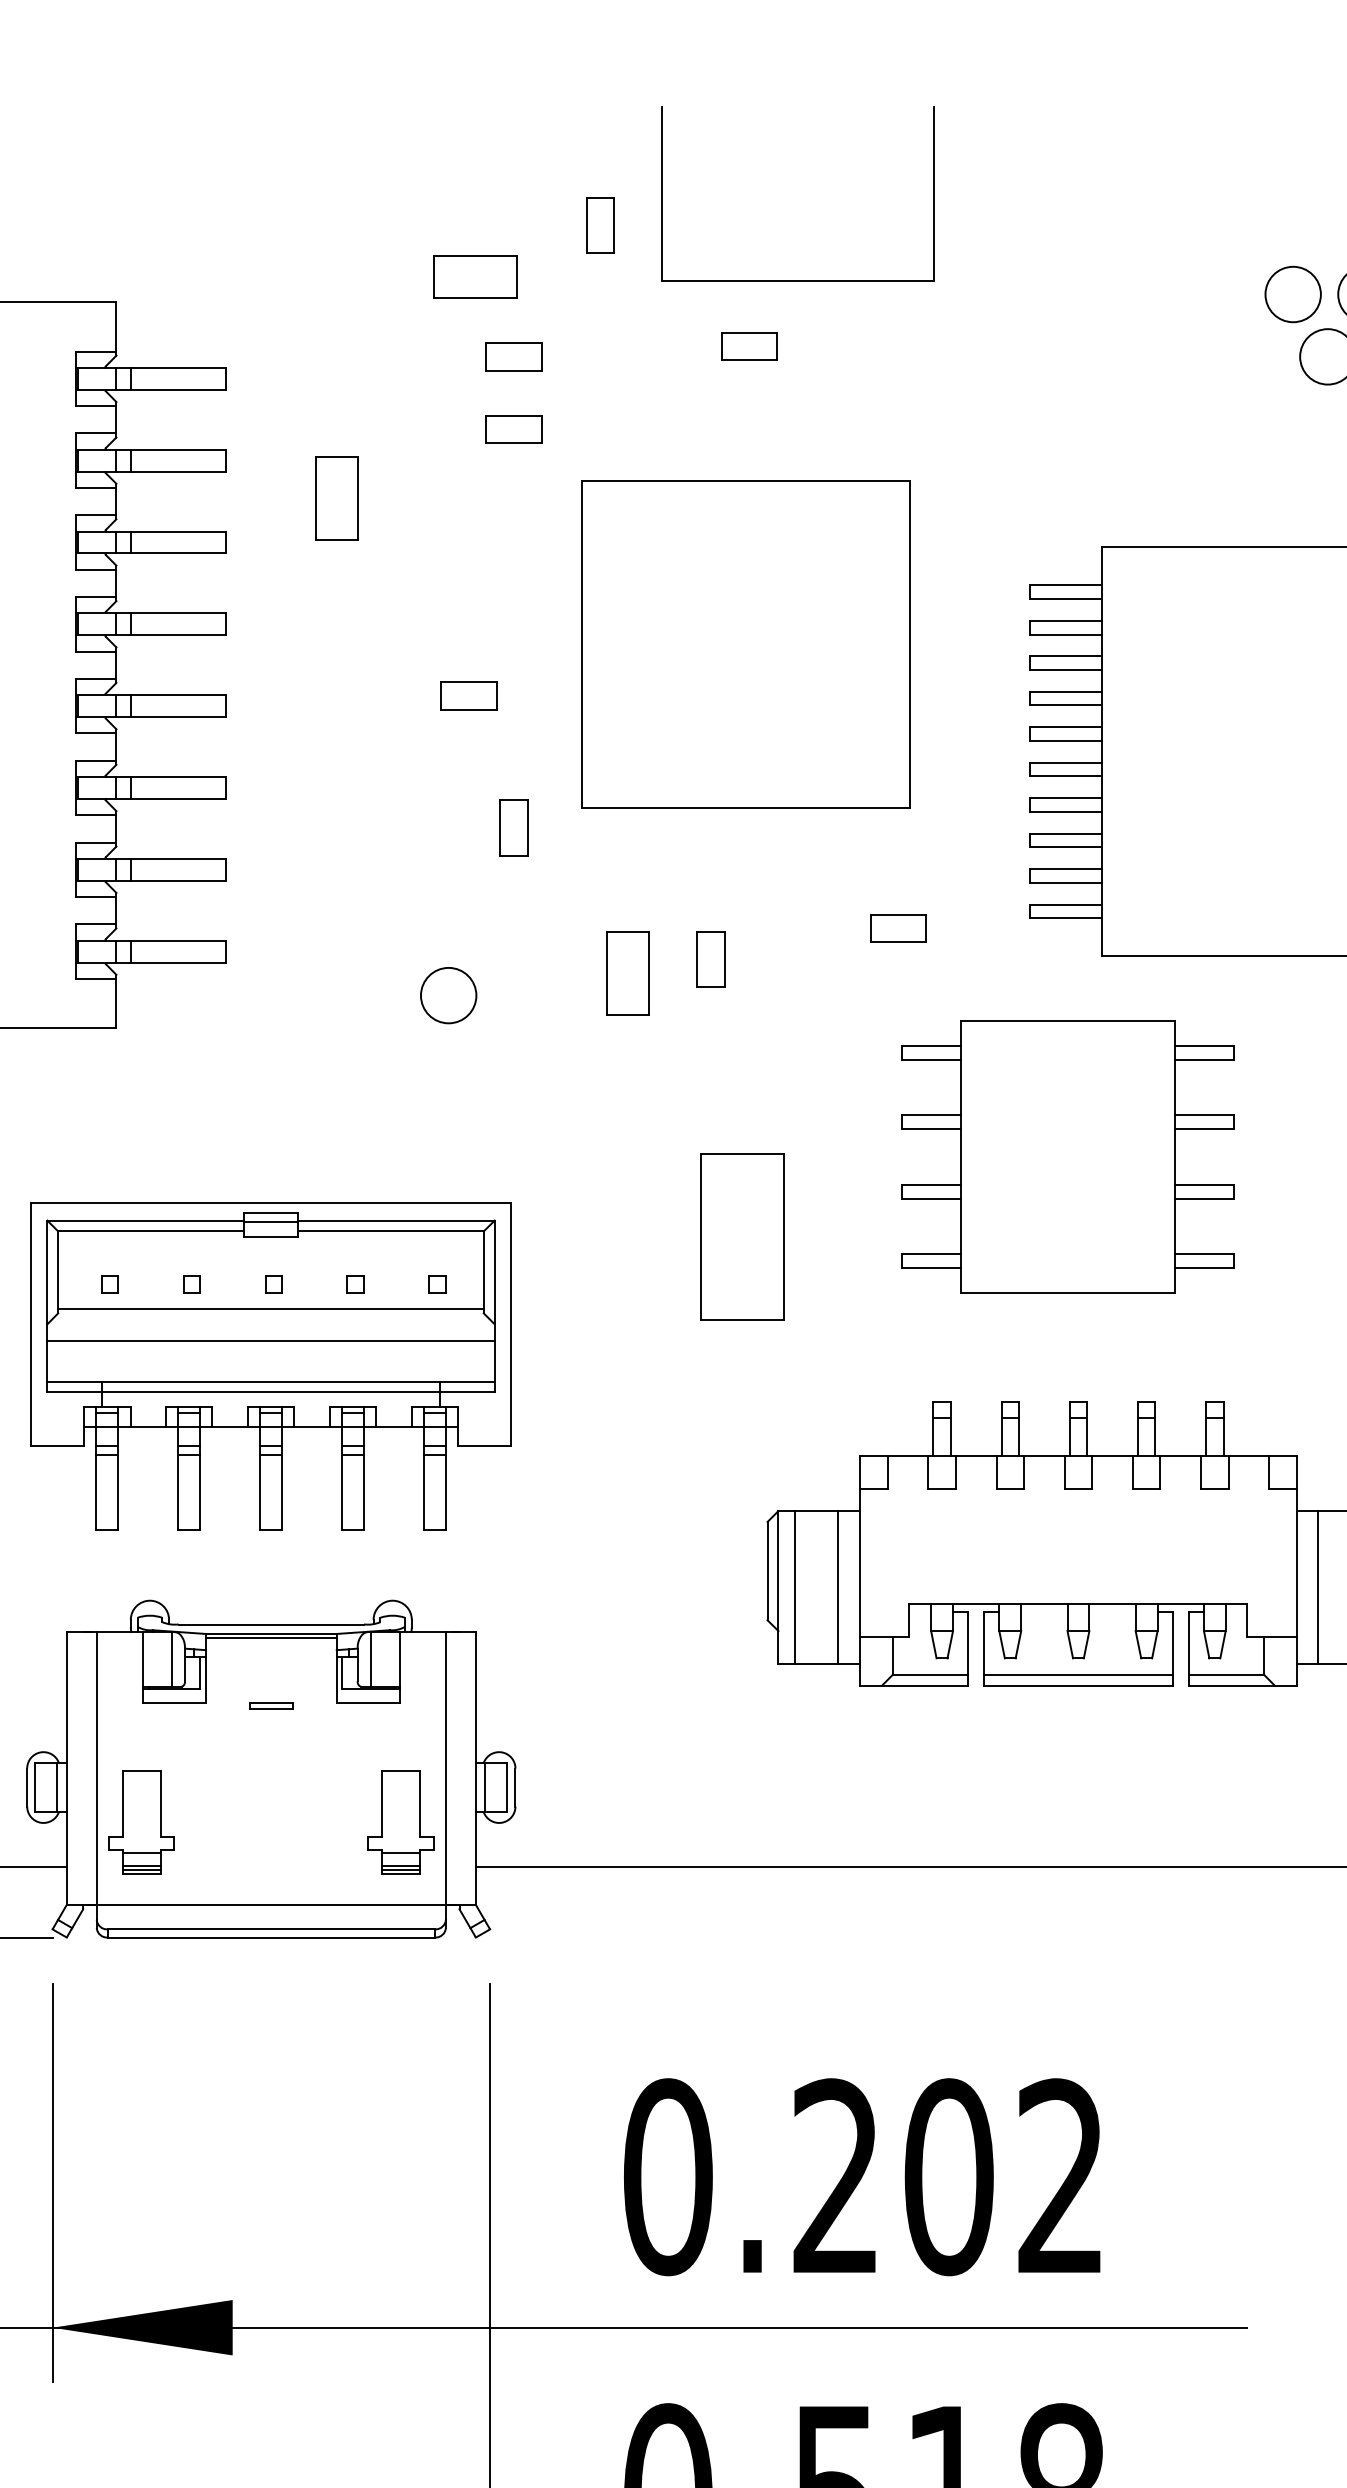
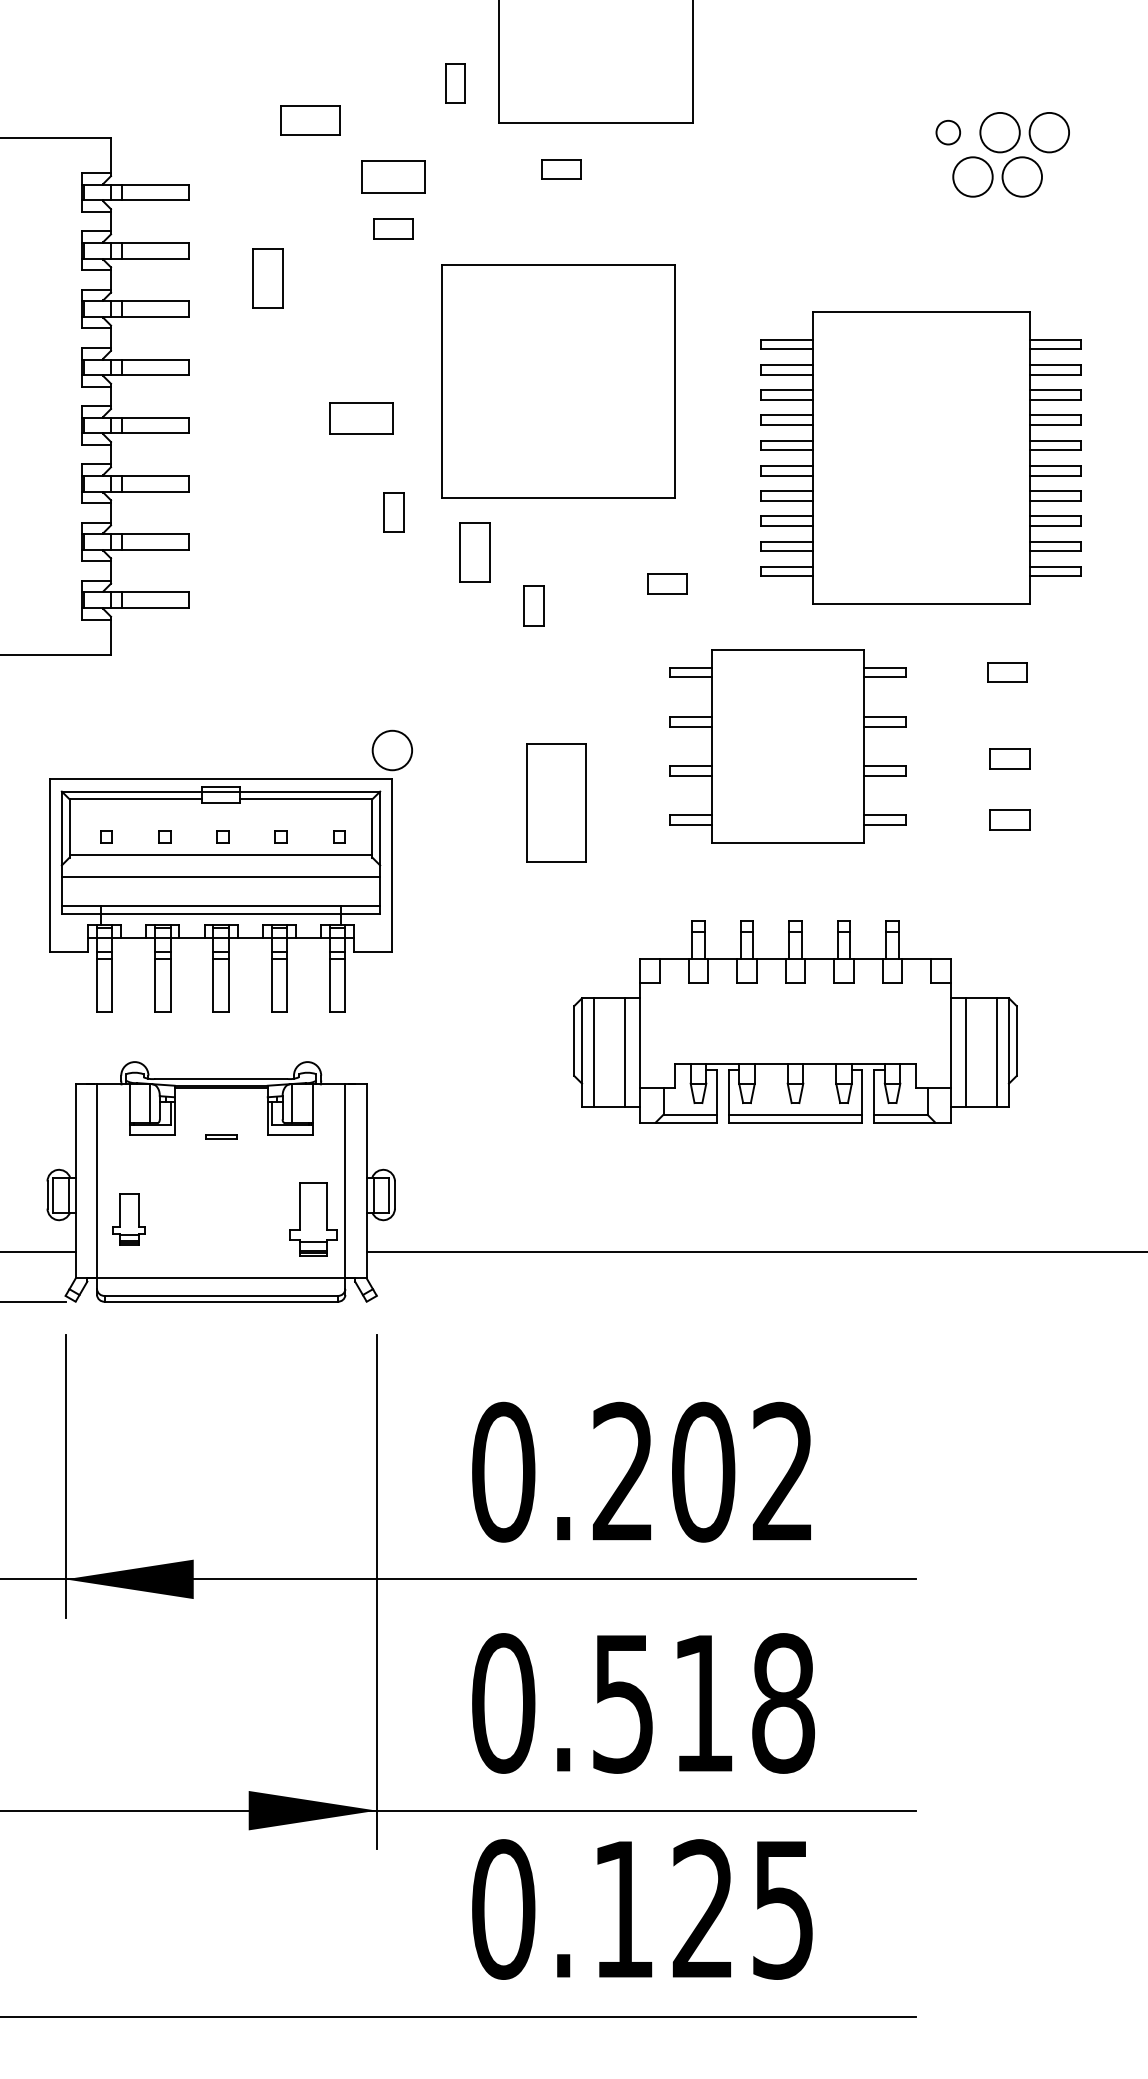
part: (475, 277) -> (310, 120), moved
circle: (1293, 294) -> (948, 132), size x0.6
part: (513, 356) -> (393, 176), size x1.6
part: (468, 696) -> (361, 418), size x1.6
part: (627, 973) -> (474, 552), moved
circle: (447, 995) -> (391, 750), moved
part: (141, 1821) -> (128, 1219), size x0.7

